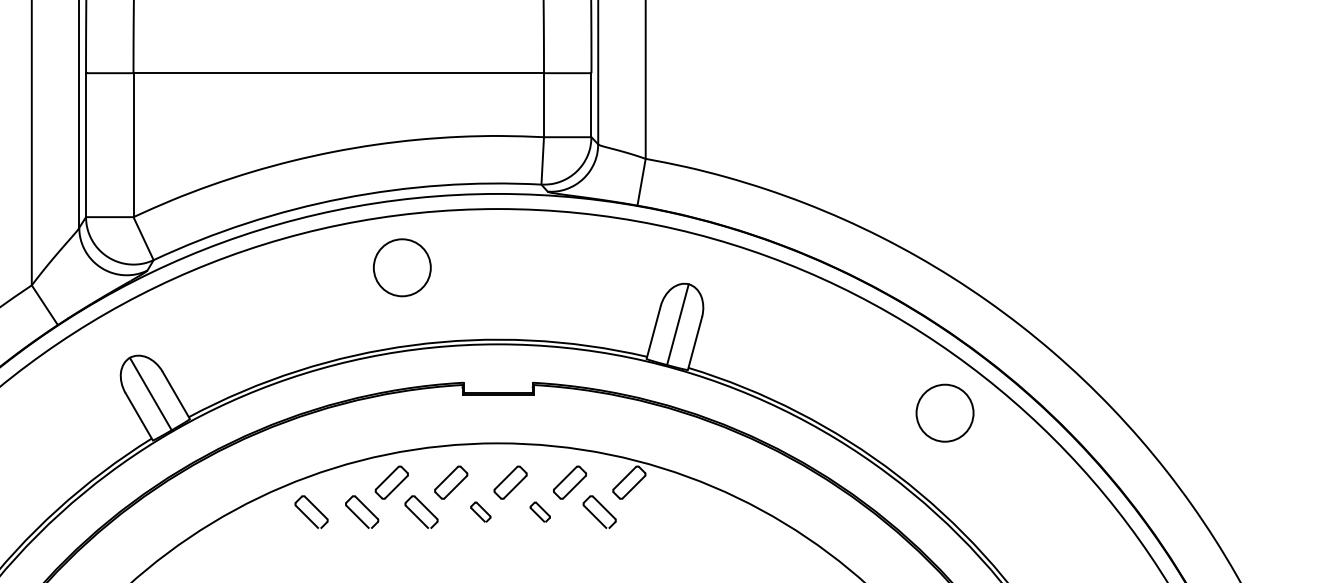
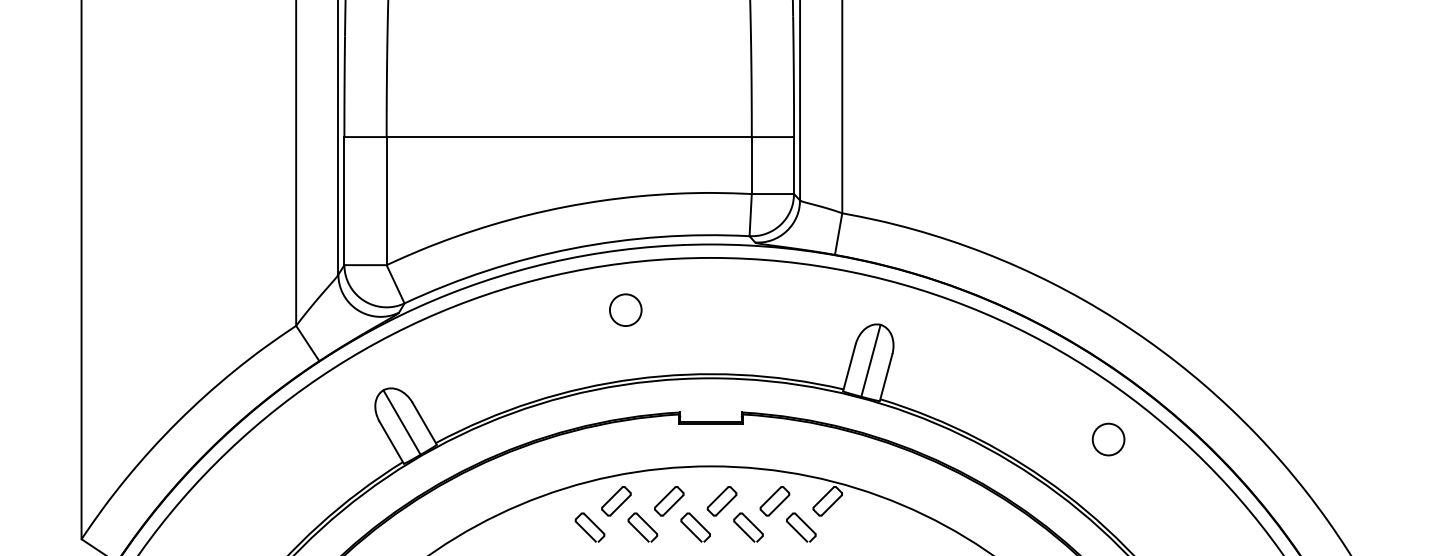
circle: (402, 268) -> (625, 310), size x0.62
circle: (944, 413) -> (1108, 439), size x0.62
part: (310, 512) -> (544, 527), removed
part: (480, 512) -> (695, 527), size x1.67
part: (540, 512) -> (748, 527), size x1.67

